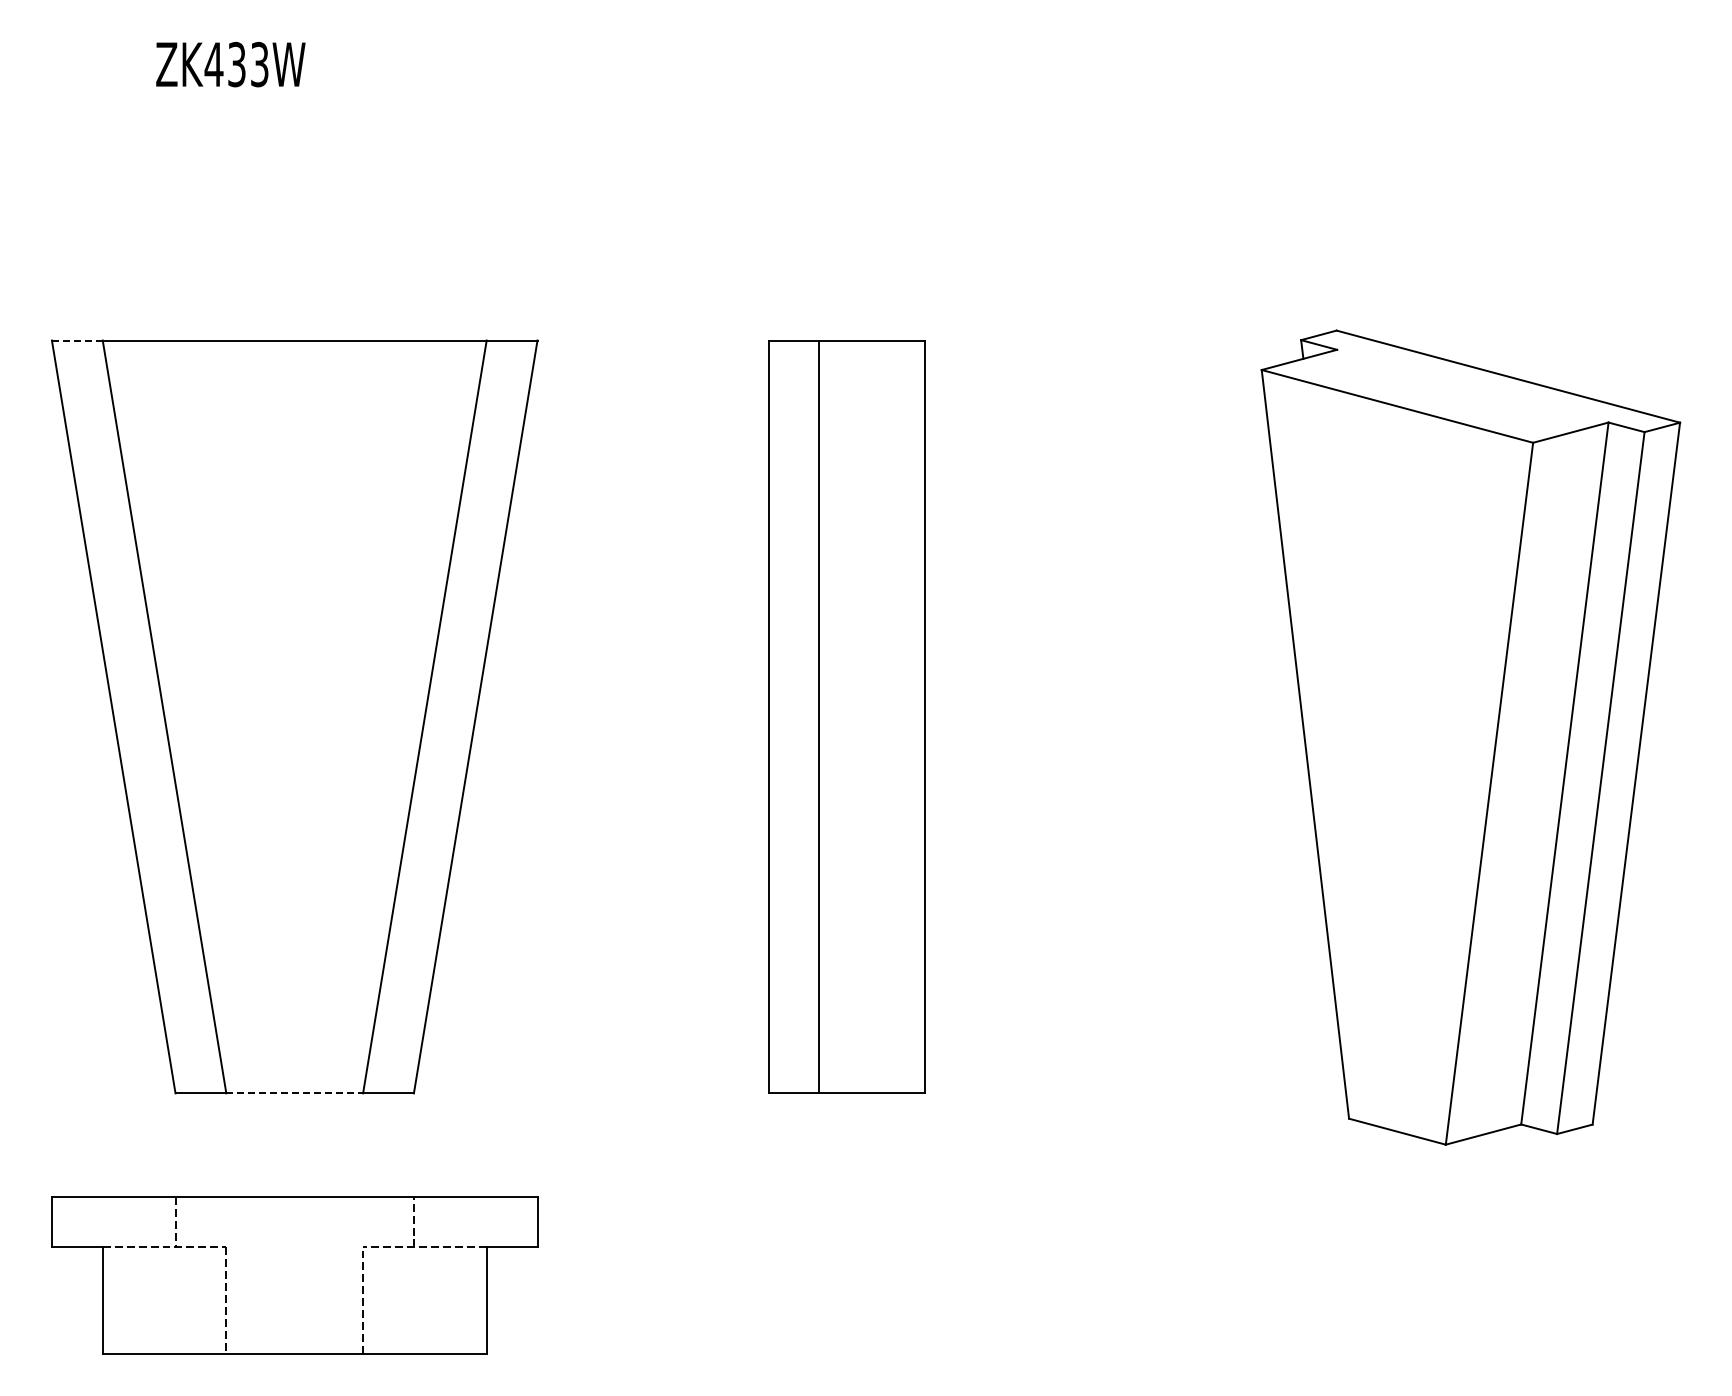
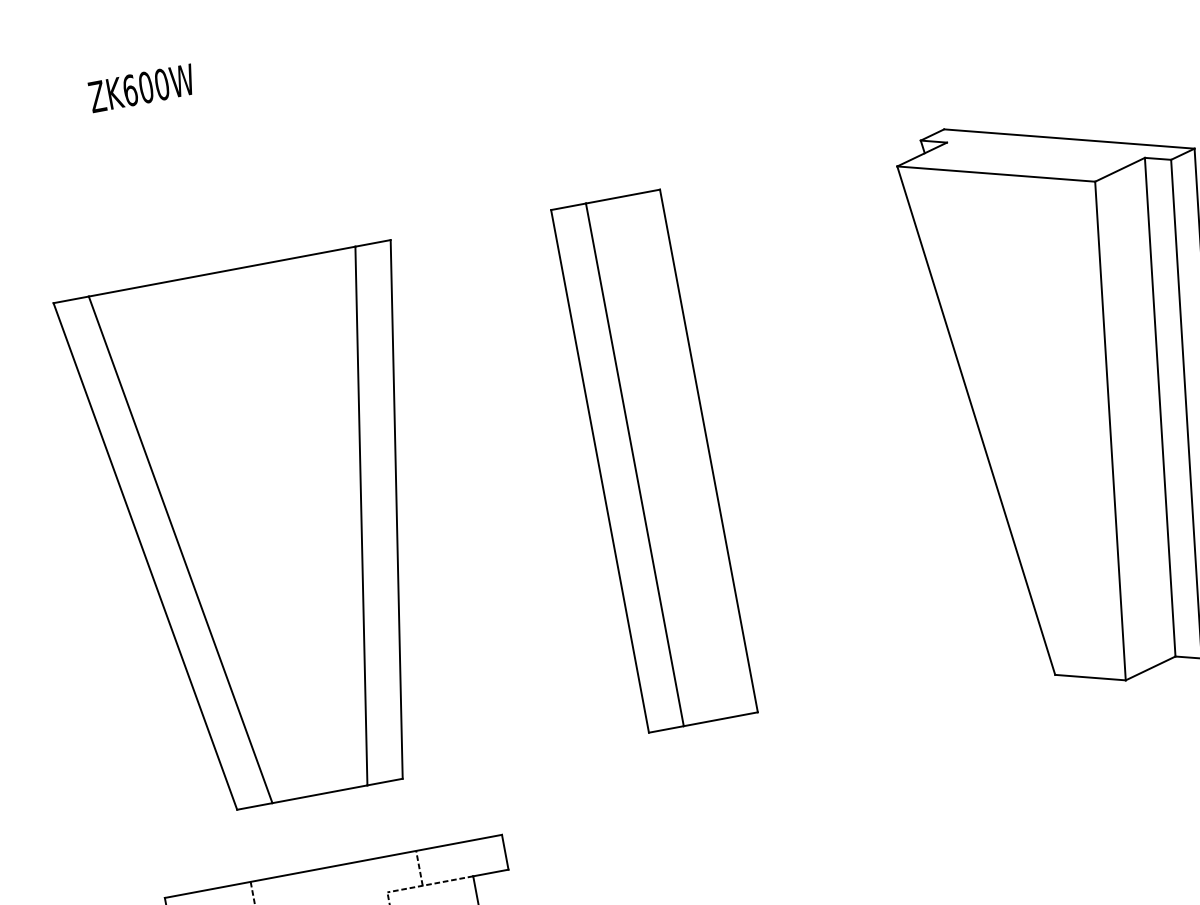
text: (236, 64) -> (145, 87), ZK433W -> ZK600W
line: (77, 340) -> (71, 299), dashed -> solid
line: (295, 1093) -> (320, 794), dashed -> solid

